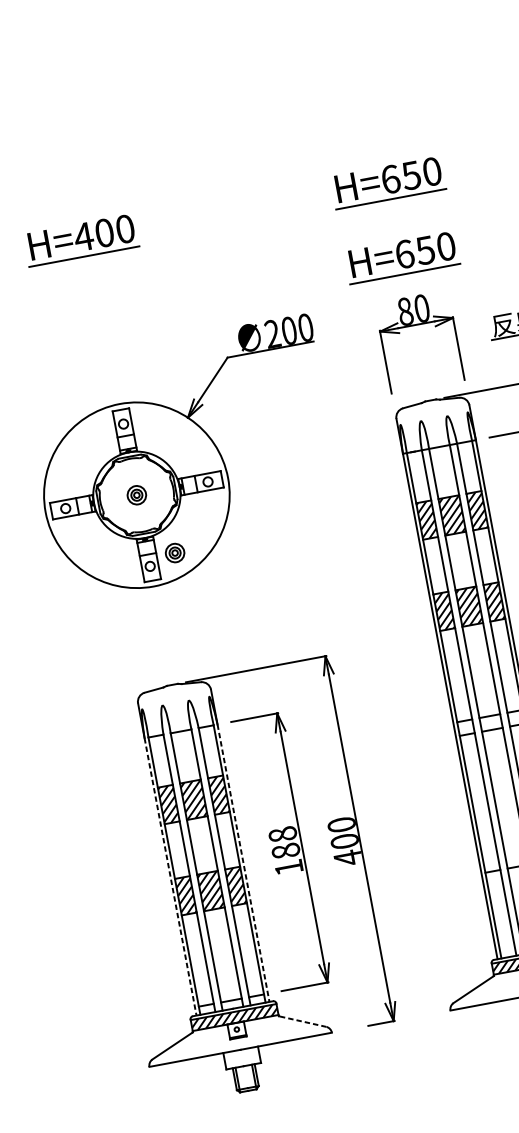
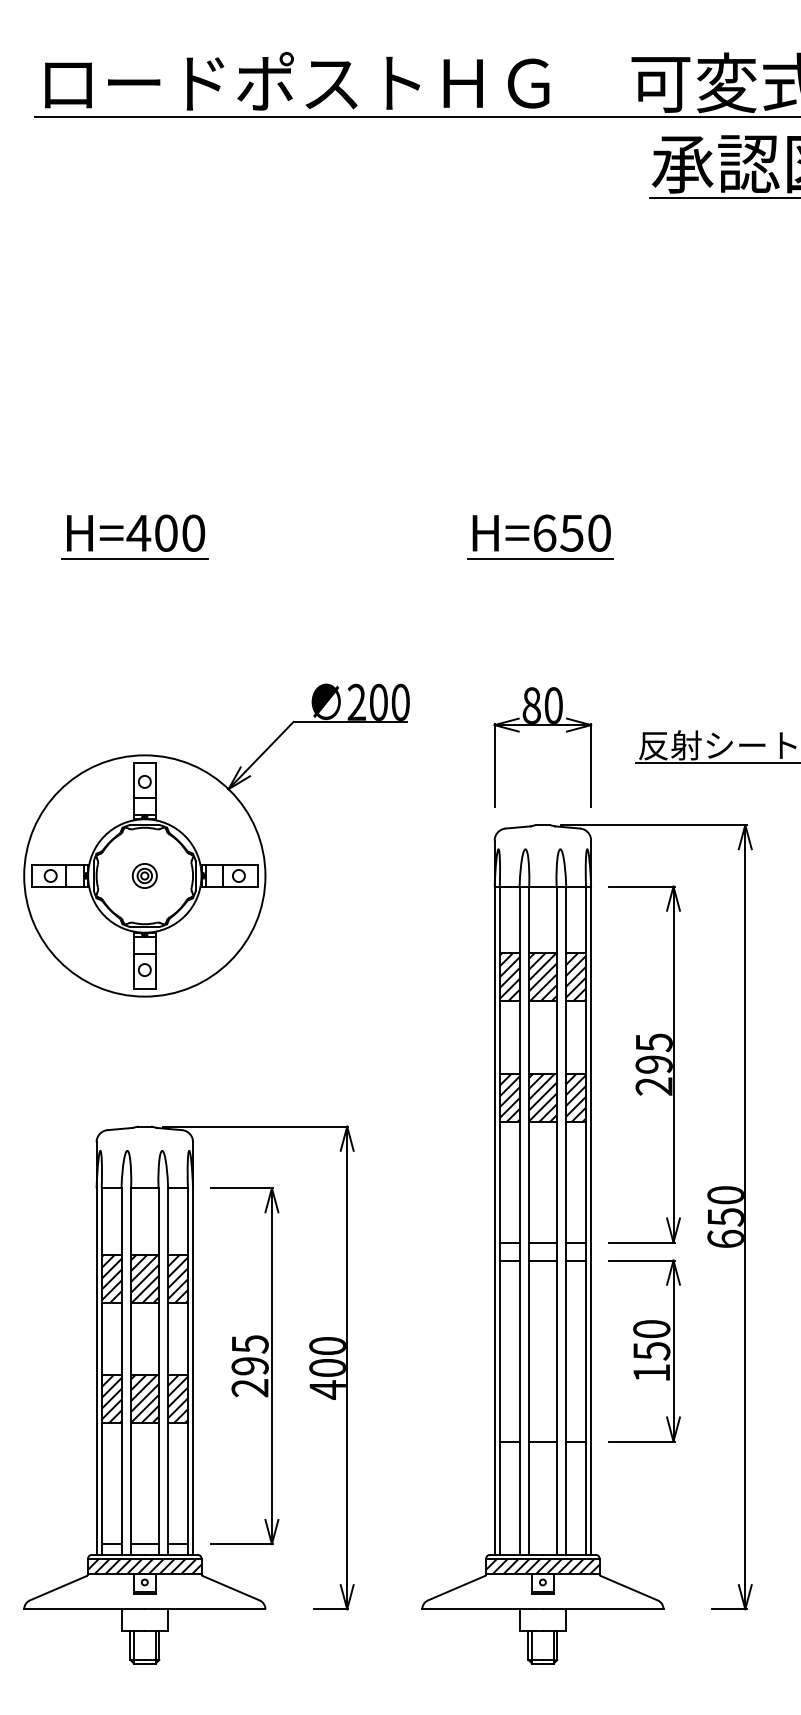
part: (402, 257) -> (540, 635), removed
part: (174, 552) -> (179, 958), removed
text: (285, 851) -> (249, 1366), 188 -> 295
line: (243, 863) -> (193, 1372), dashed -> solid
line: (170, 877) -> (96, 1372), dashed -> solid
line: (304, 1021) -> (232, 1588), dashed -> solid

